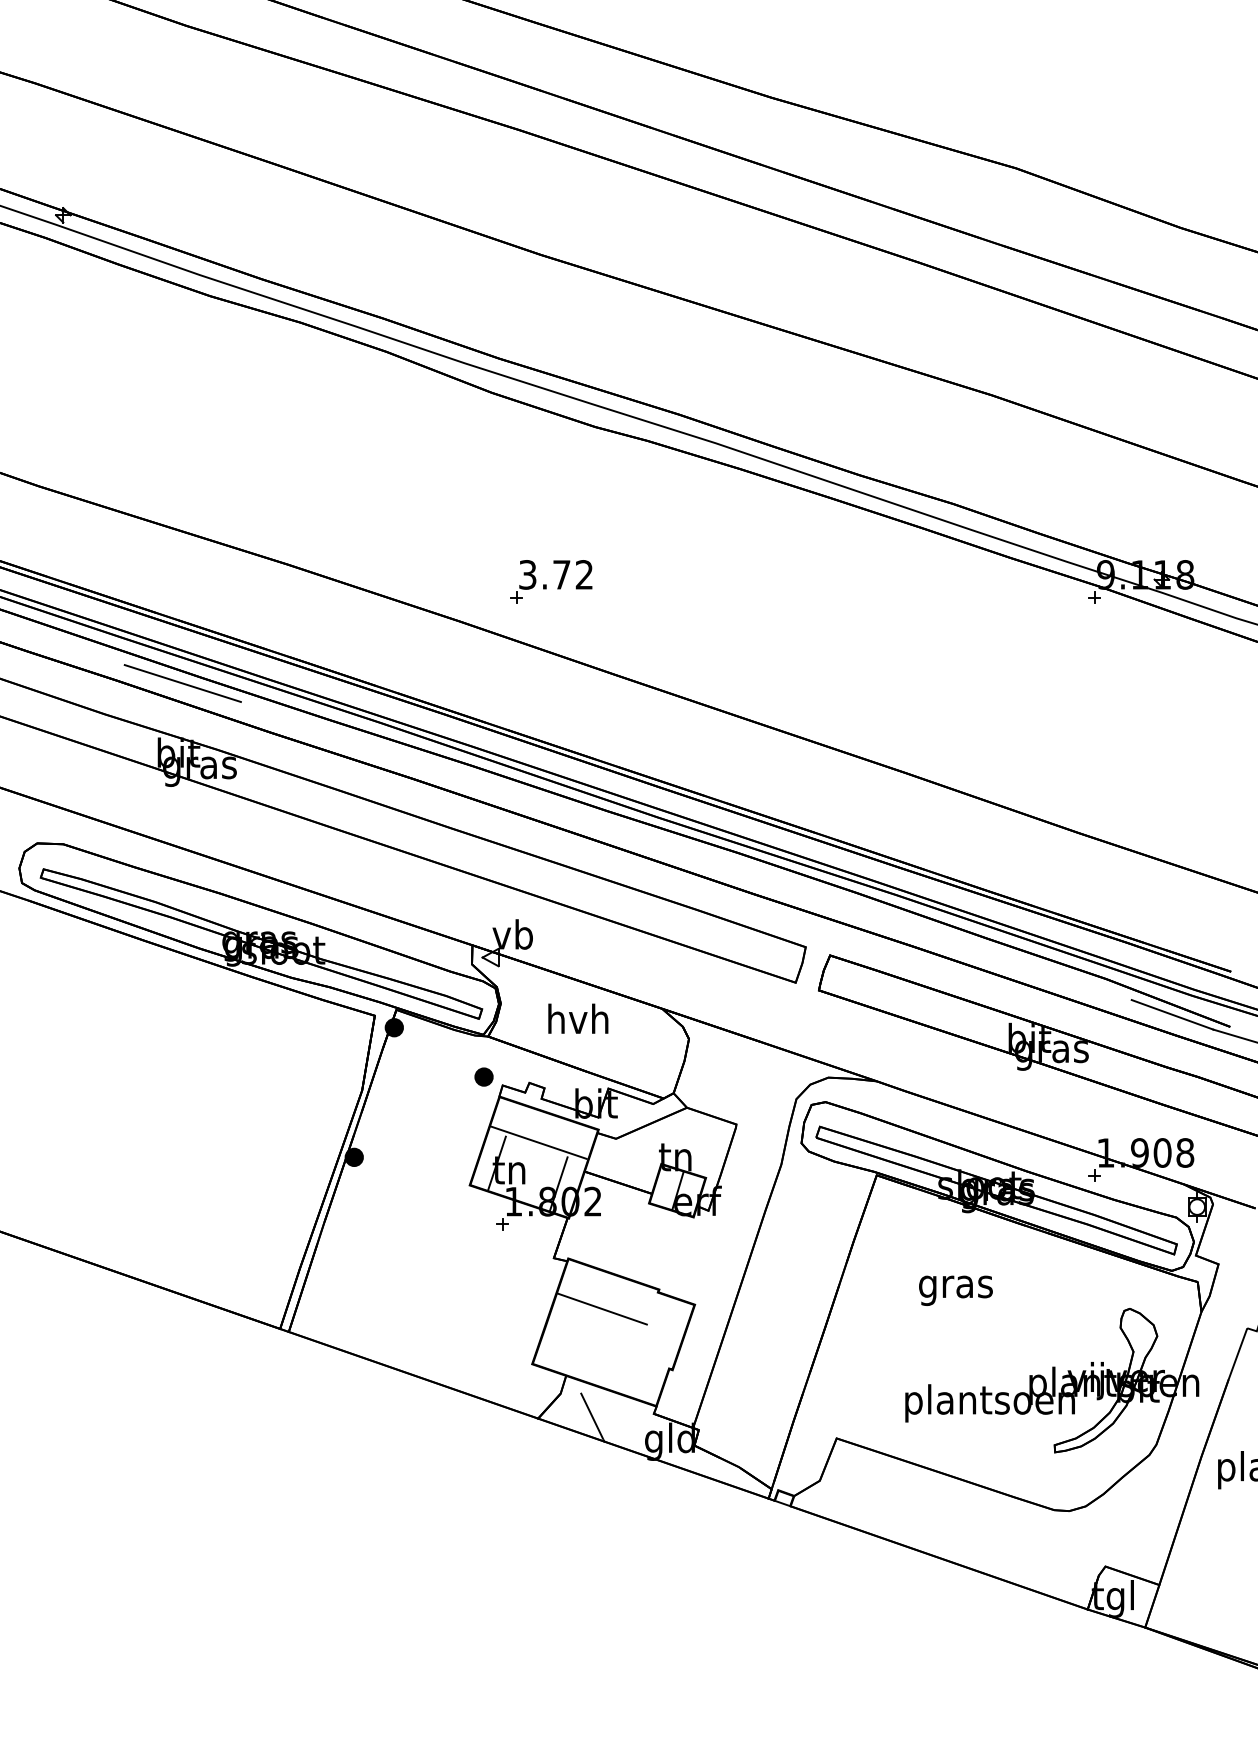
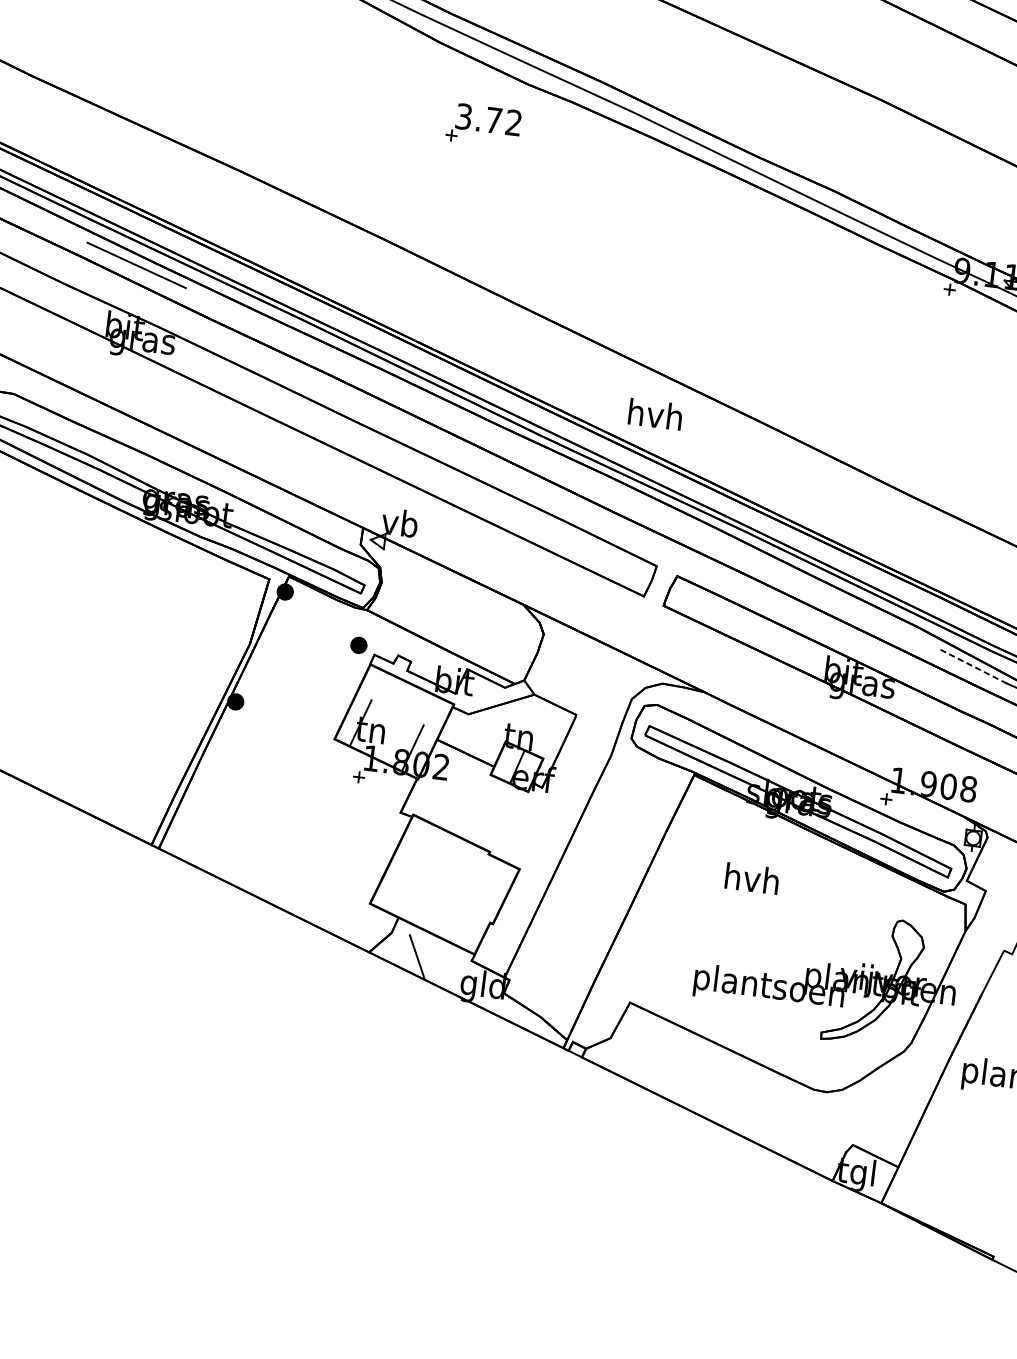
part: (551, 581) -> (484, 125), moved
line: (1172, 1014) -> (972, 665), solid -> dashed
text: (578, 1018) -> (655, 414), moved
line: (538, 1142) -> (399, 709), removed
text: (955, 1286) -> (751, 881), gras -> hvh
line: (602, 1308) -> (437, 862), removed

